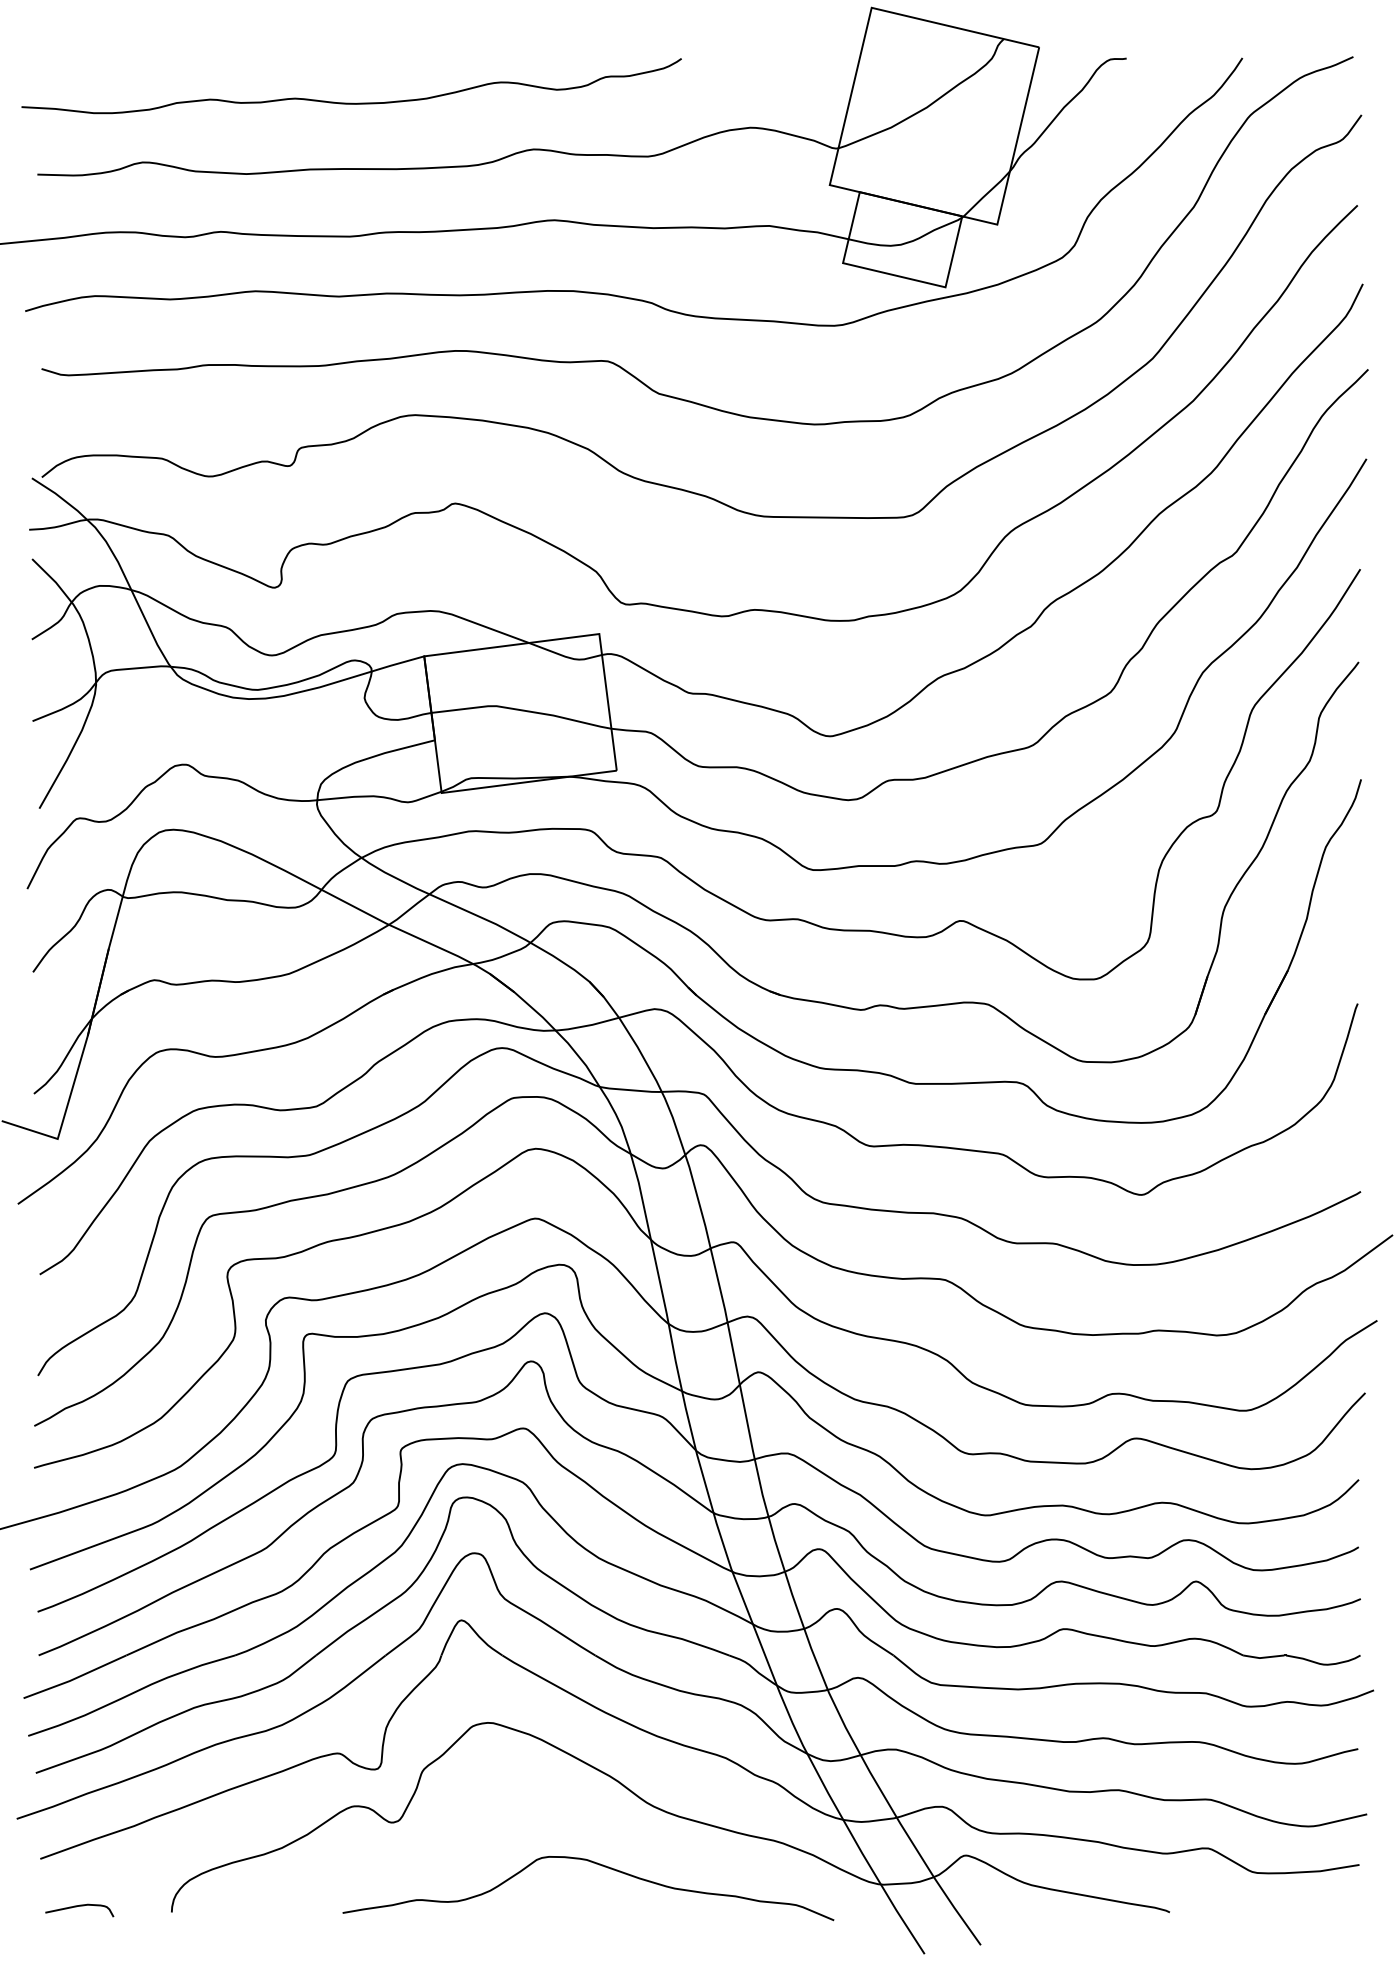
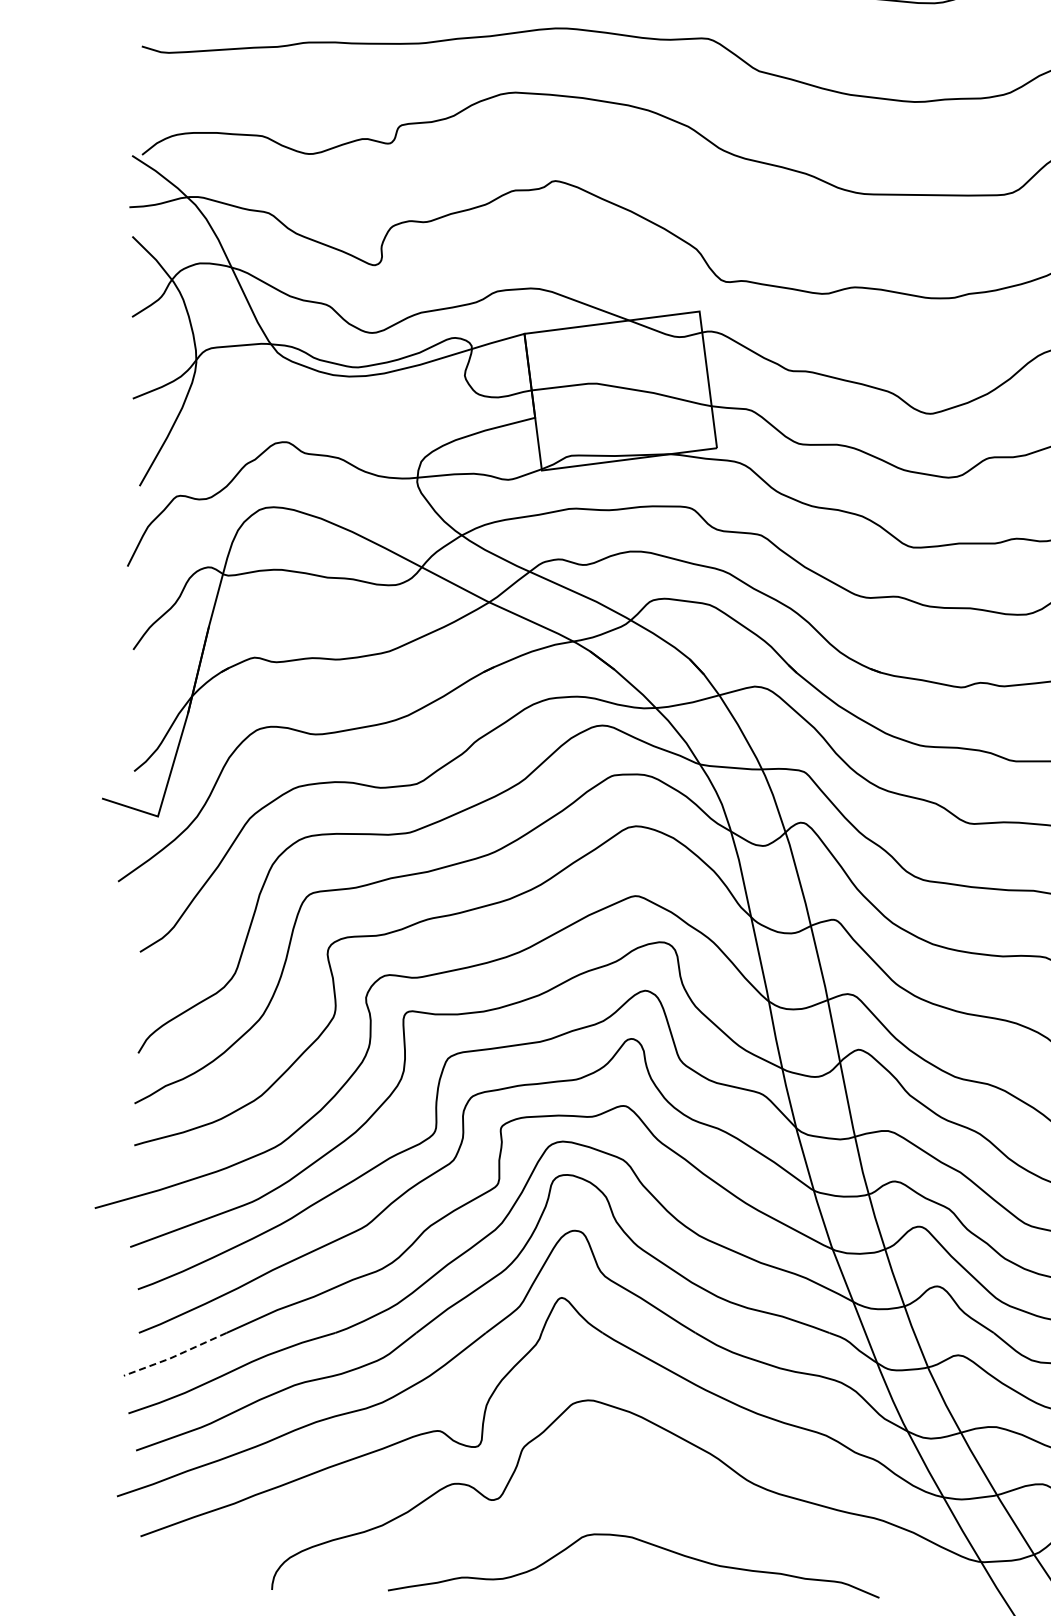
line: (75, 1678) -> (175, 1356), solid -> dashed
curve: (596, 1864) -> (641, 1542), moved
curve: (79, 1906) -> (179, 1584), removed

